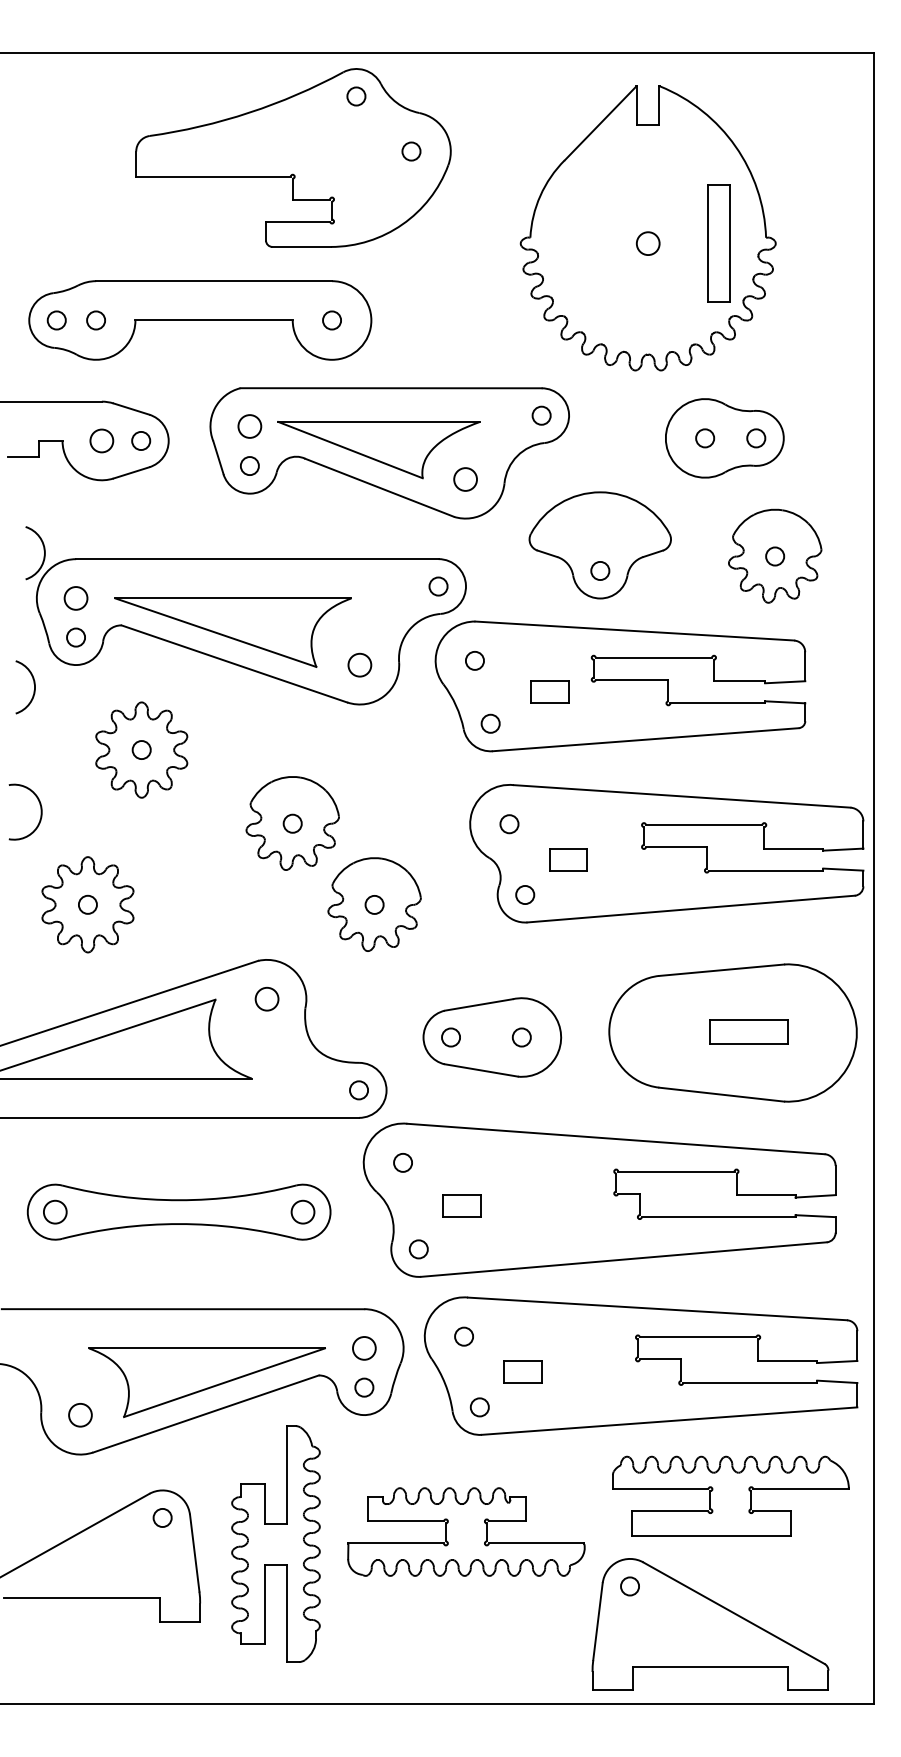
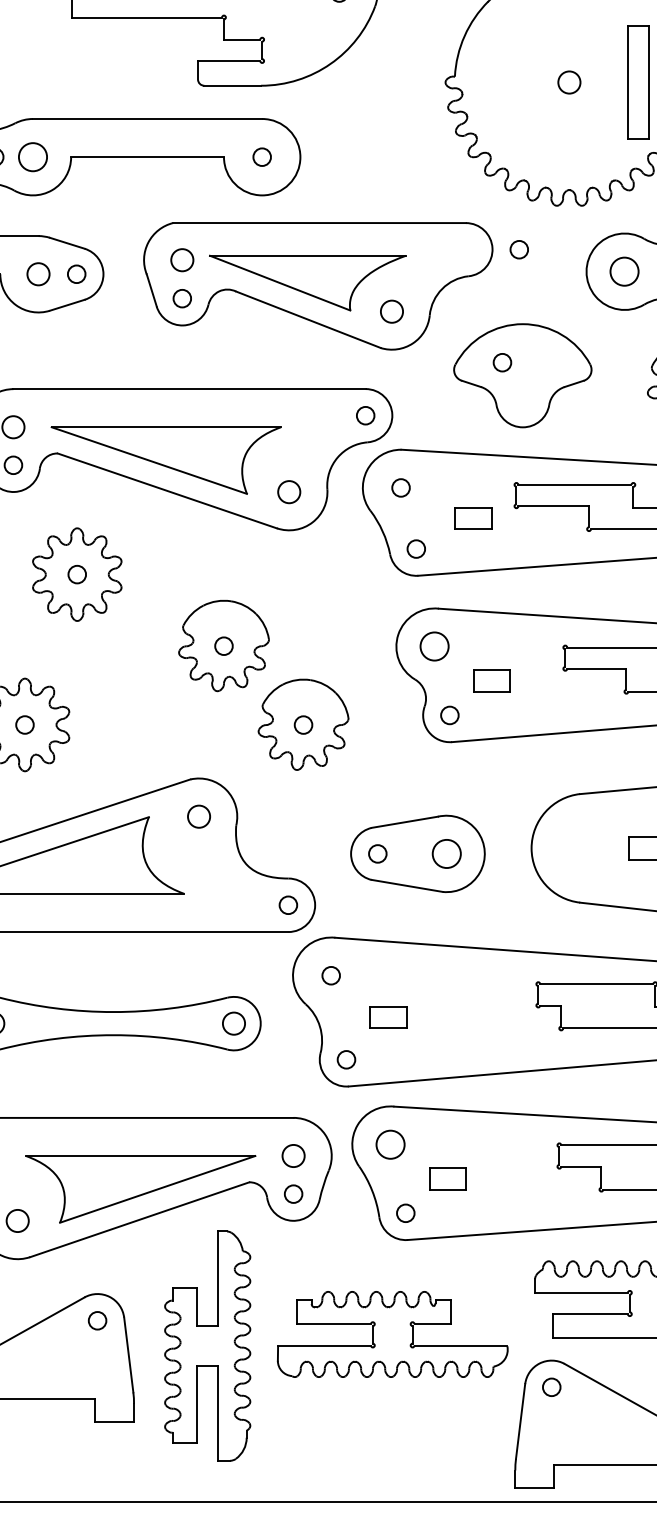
circle: (95, 320) -> (32, 157), size x1.6
circle: (541, 415) -> (519, 249), moved
circle: (705, 438) -> (625, 271), size x1.6
circle: (600, 570) -> (502, 362), moved
circle: (509, 824) -> (434, 646), size x1.6
circle: (521, 1037) -> (446, 853), size x1.6
circle: (463, 1336) -> (389, 1144), size x1.6

